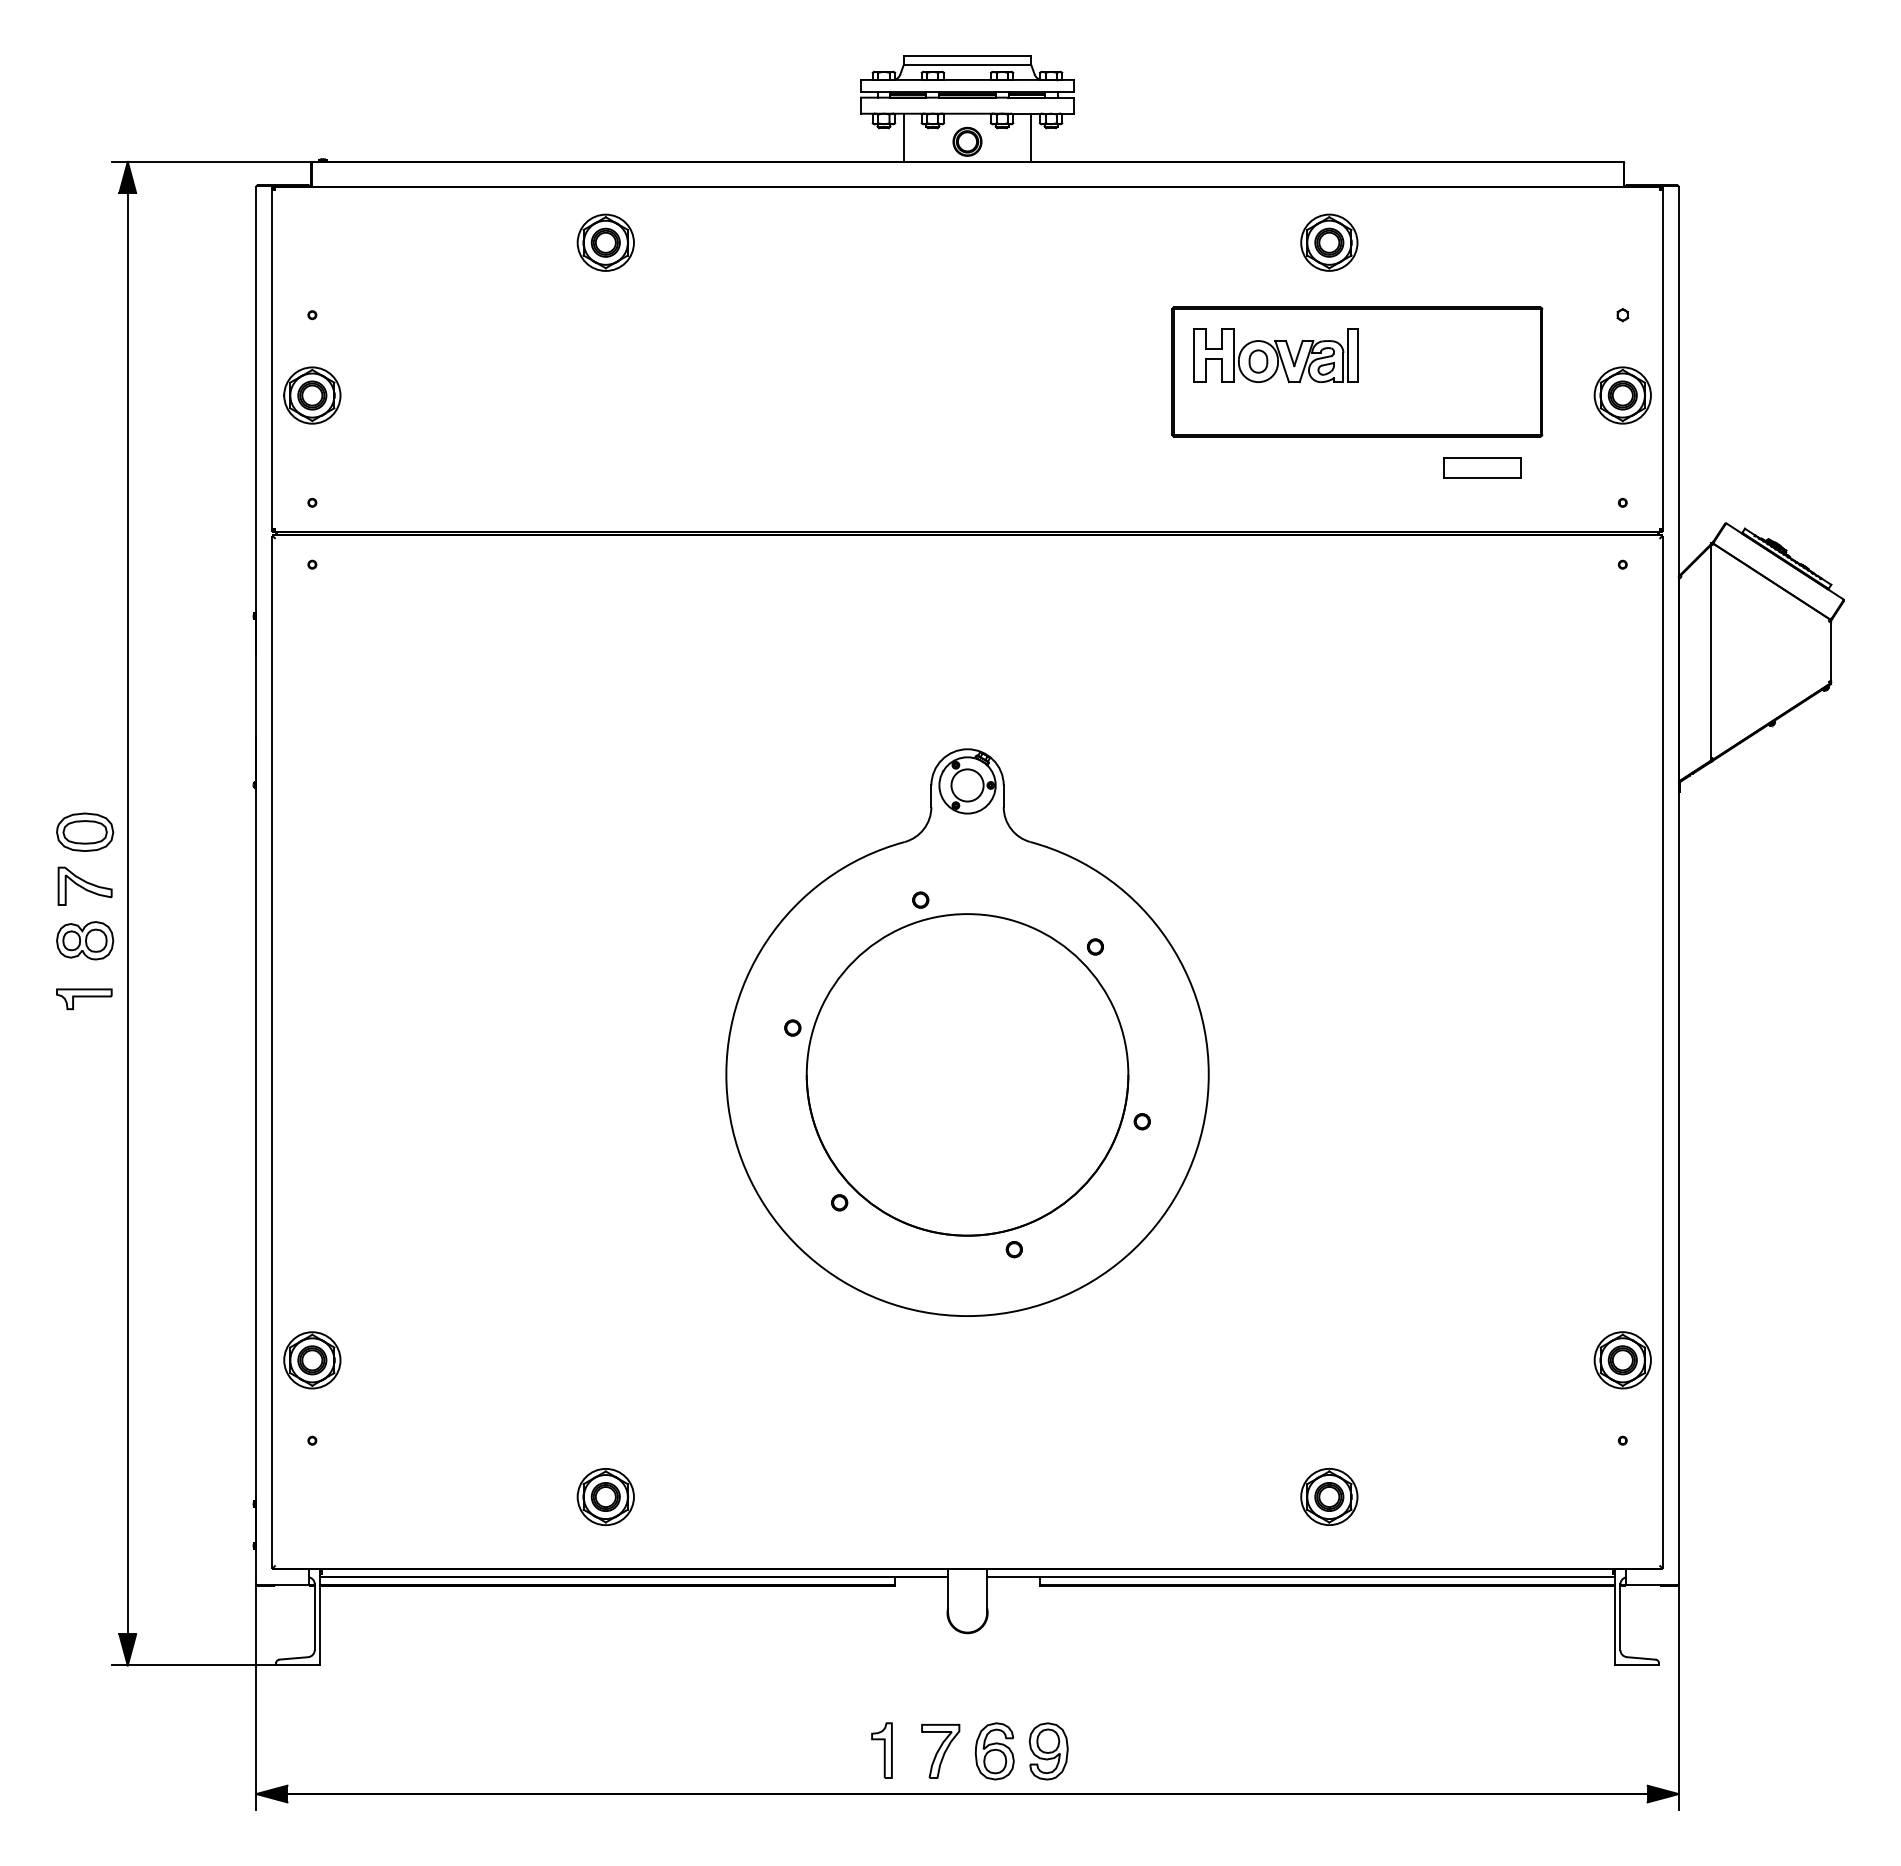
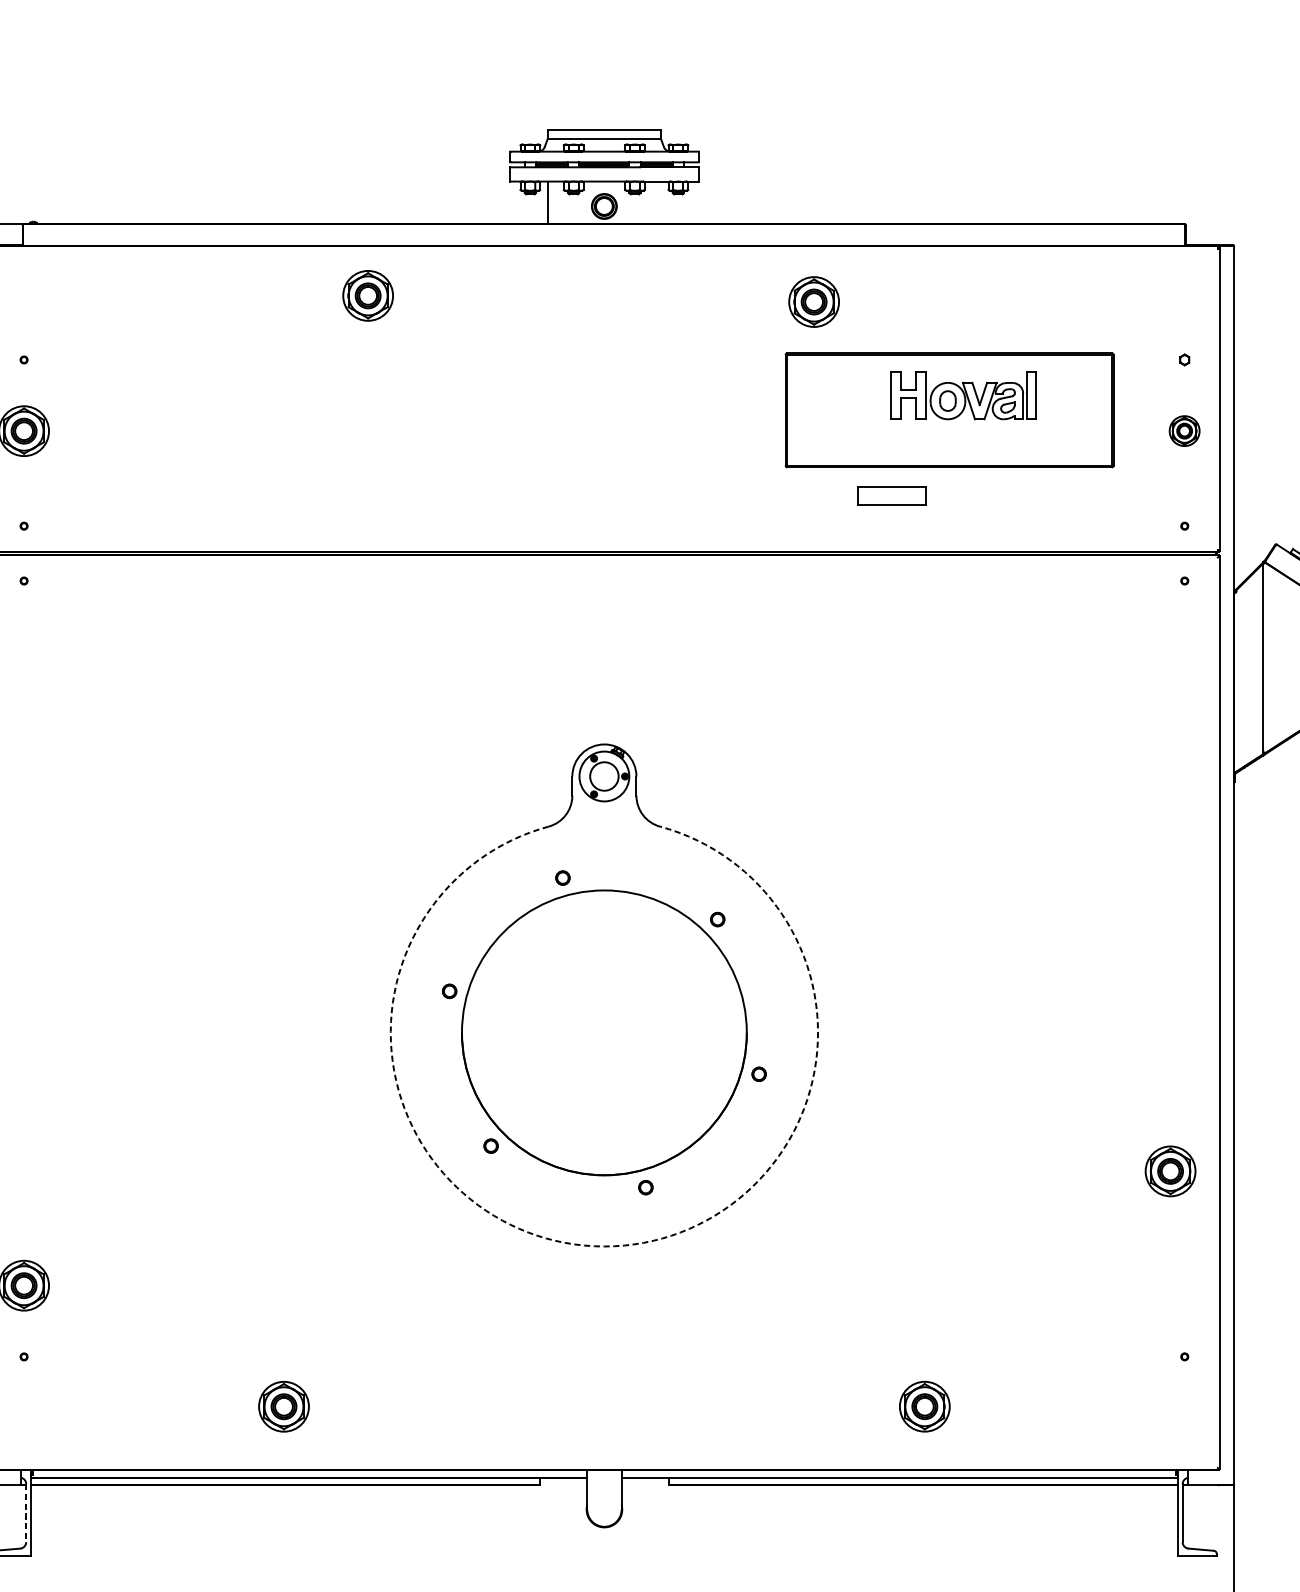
line: (1031, 137) -> (661, 202), removed
part: (605, 242) -> (367, 295), moved
part: (1329, 242) -> (814, 301), moved
part: (1275, 355) -> (963, 395), moved
part: (1622, 395) -> (1184, 431), size x0.6
part: (1482, 467) -> (892, 494), moved
arc: (967, 1316) -> (604, 1246), solid -> dashed
part: (1622, 1360) -> (1170, 1171), moved
line: (314, 1617) -> (25, 1513), solid -> dashed

